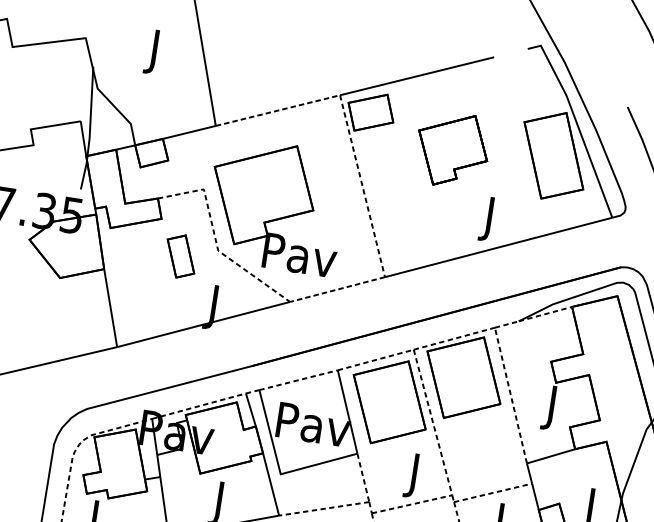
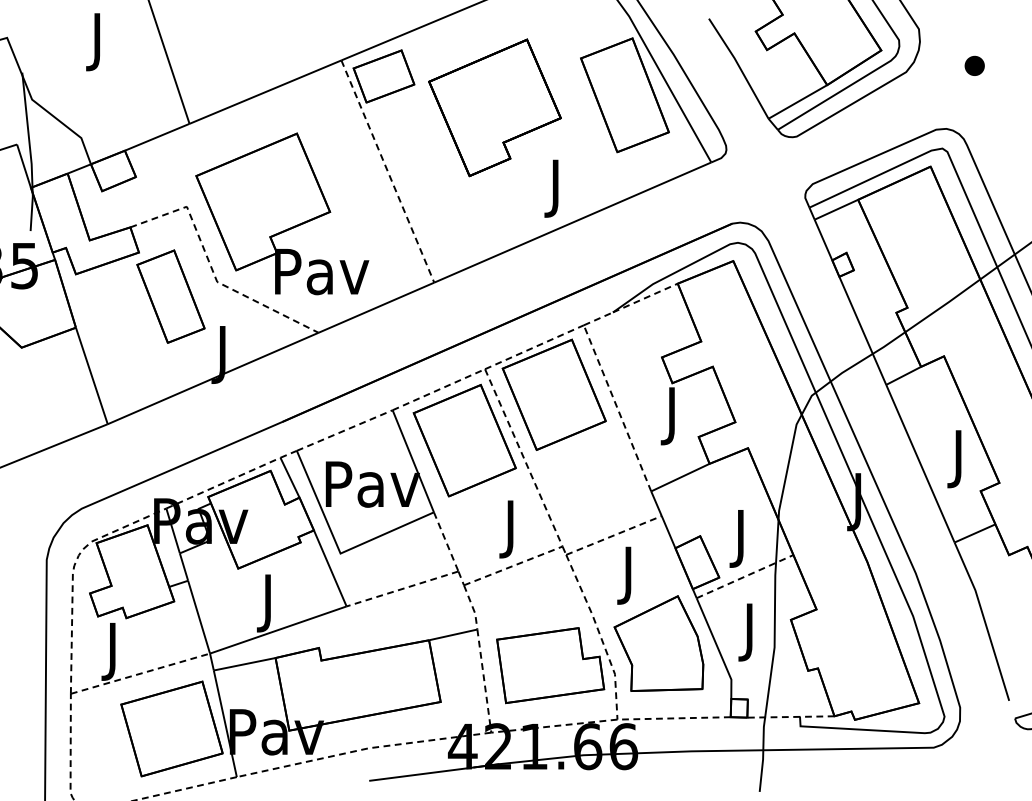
line: (278, 110) -> (265, 91), dashed -> solid
part: (452, 149) -> (494, 107), size x1.43
part: (180, 256) -> (170, 296), size x1.67
line: (336, 289) -> (375, 307), dashed -> solid

